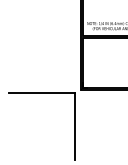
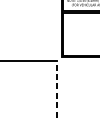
line: (75, 126) -> (57, 89), solid -> dashed

